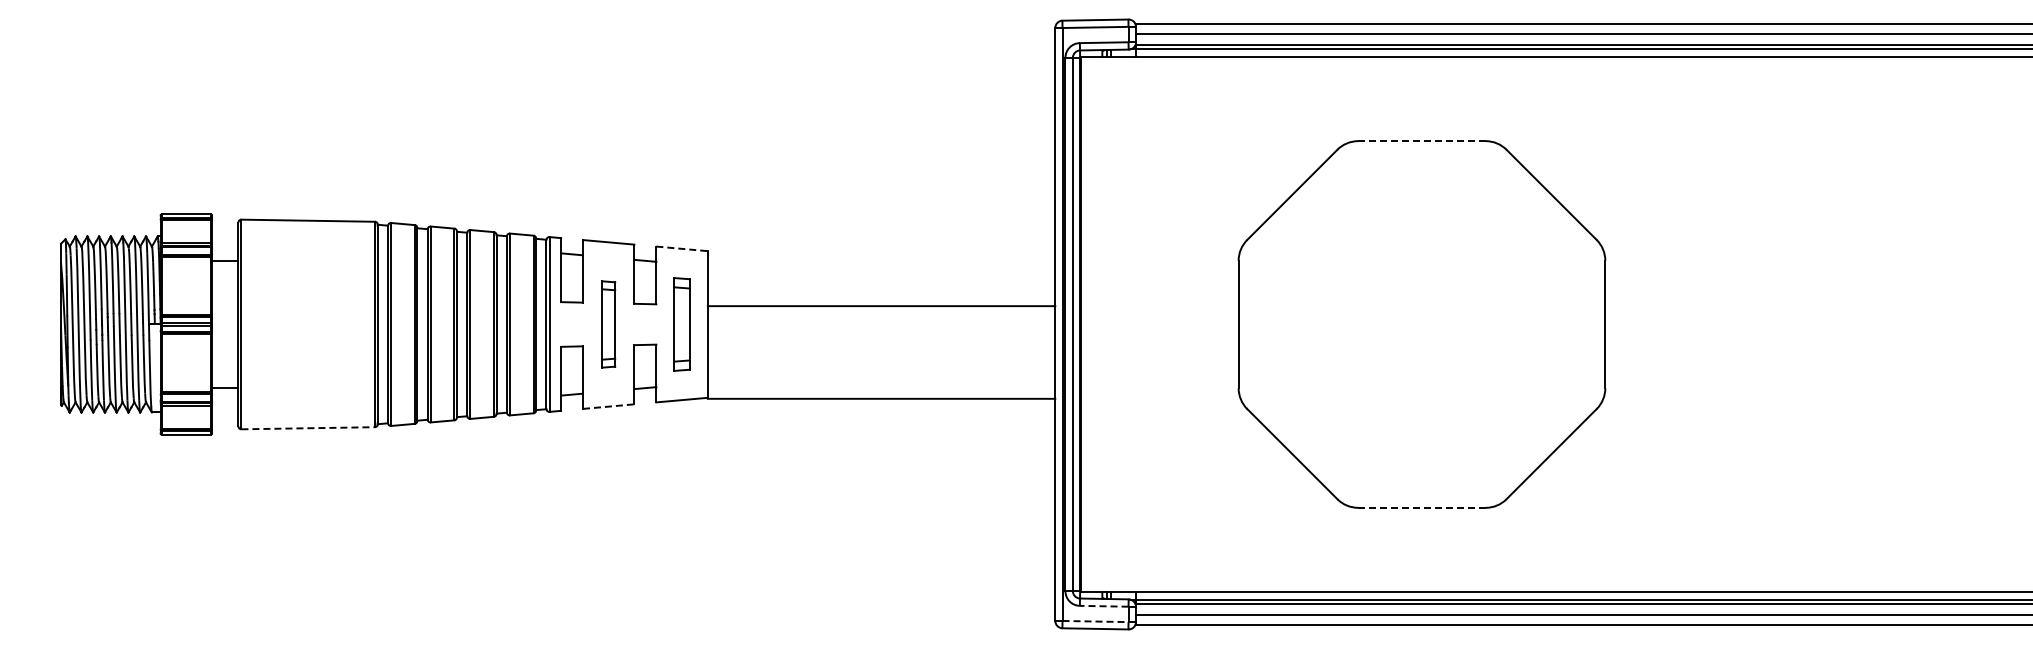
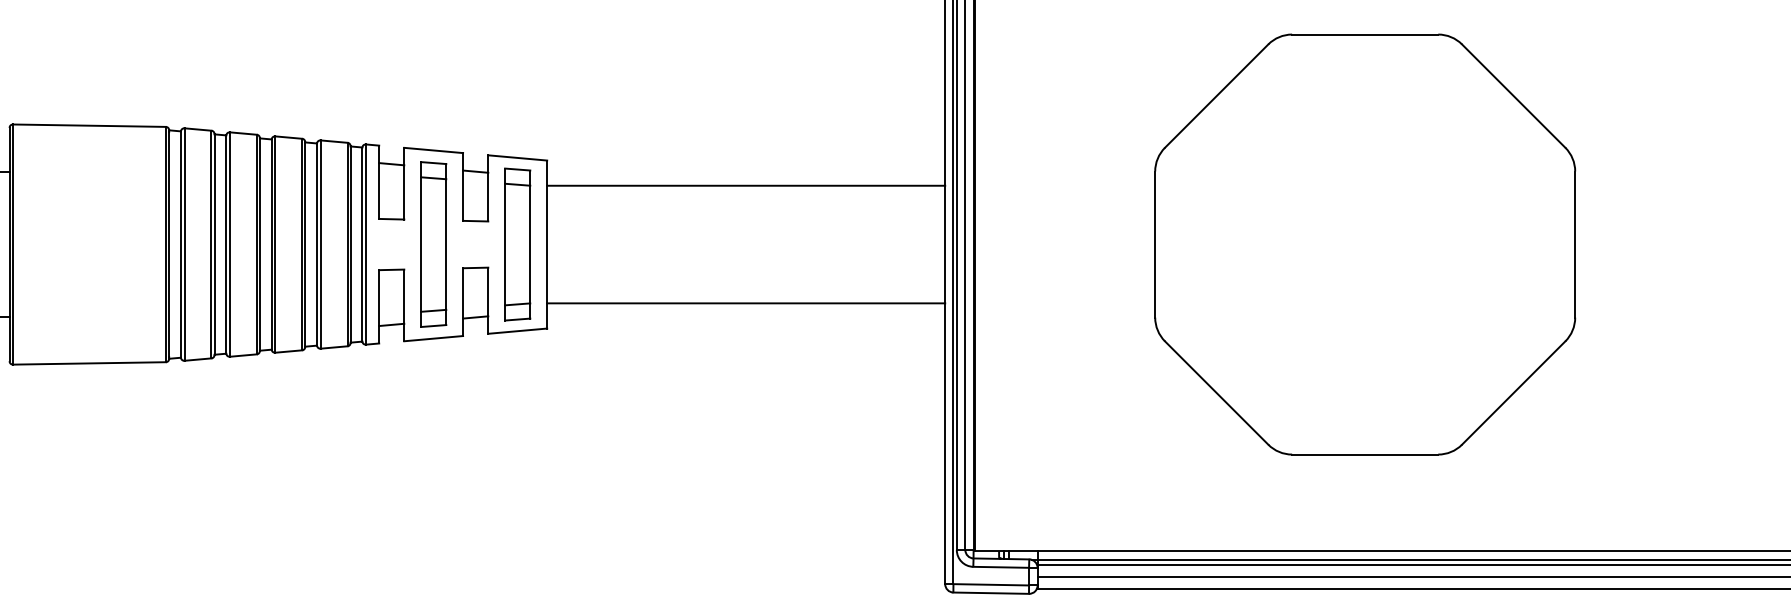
line: (1421, 141) -> (1364, 34), dashed -> solid
line: (682, 248) -> (518, 157), dashed -> solid
line: (881, 306) -> (746, 186), moved
part: (608, 324) -> (433, 244), size x1.67
part: (681, 324) -> (517, 244), size x1.43
line: (881, 398) -> (746, 302), moved
line: (608, 406) -> (433, 338), dashed -> solid
line: (308, 428) -> (89, 363), dashed -> solid
line: (1421, 507) -> (1364, 454), dashed -> solid
line: (1103, 606) -> (1000, 567), dashed -> solid
line: (1096, 621) -> (992, 584), dashed -> solid

